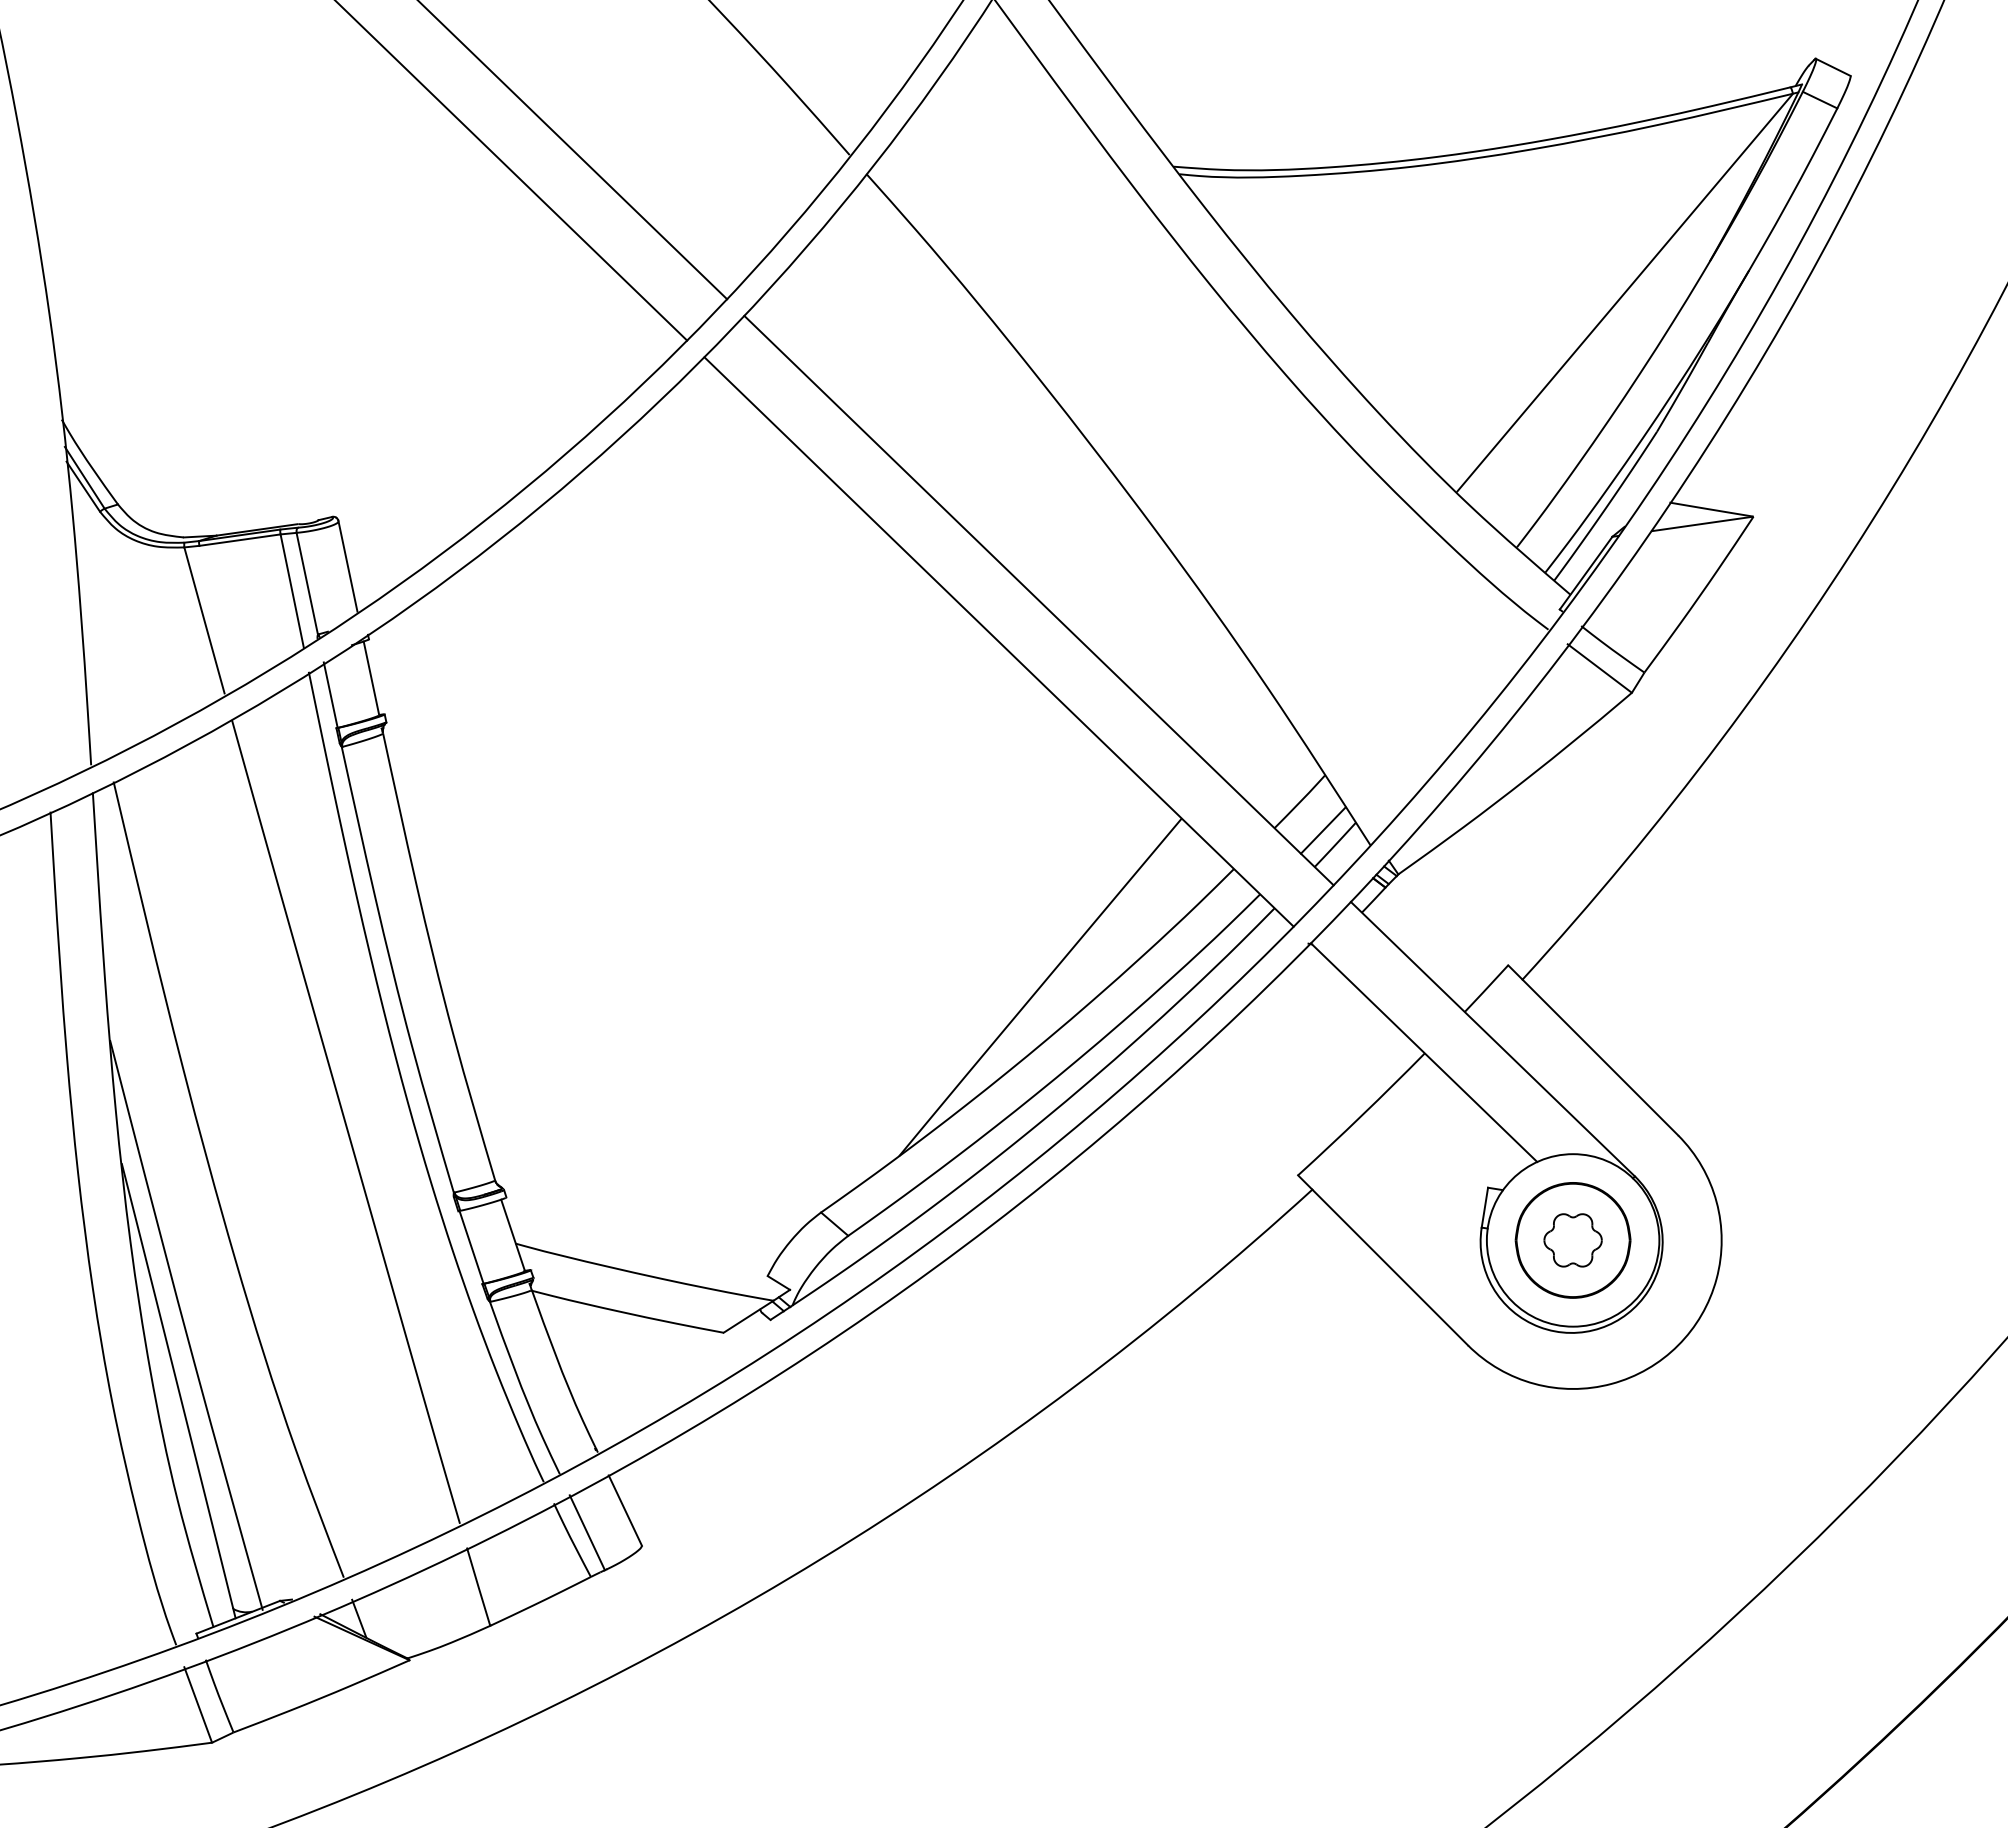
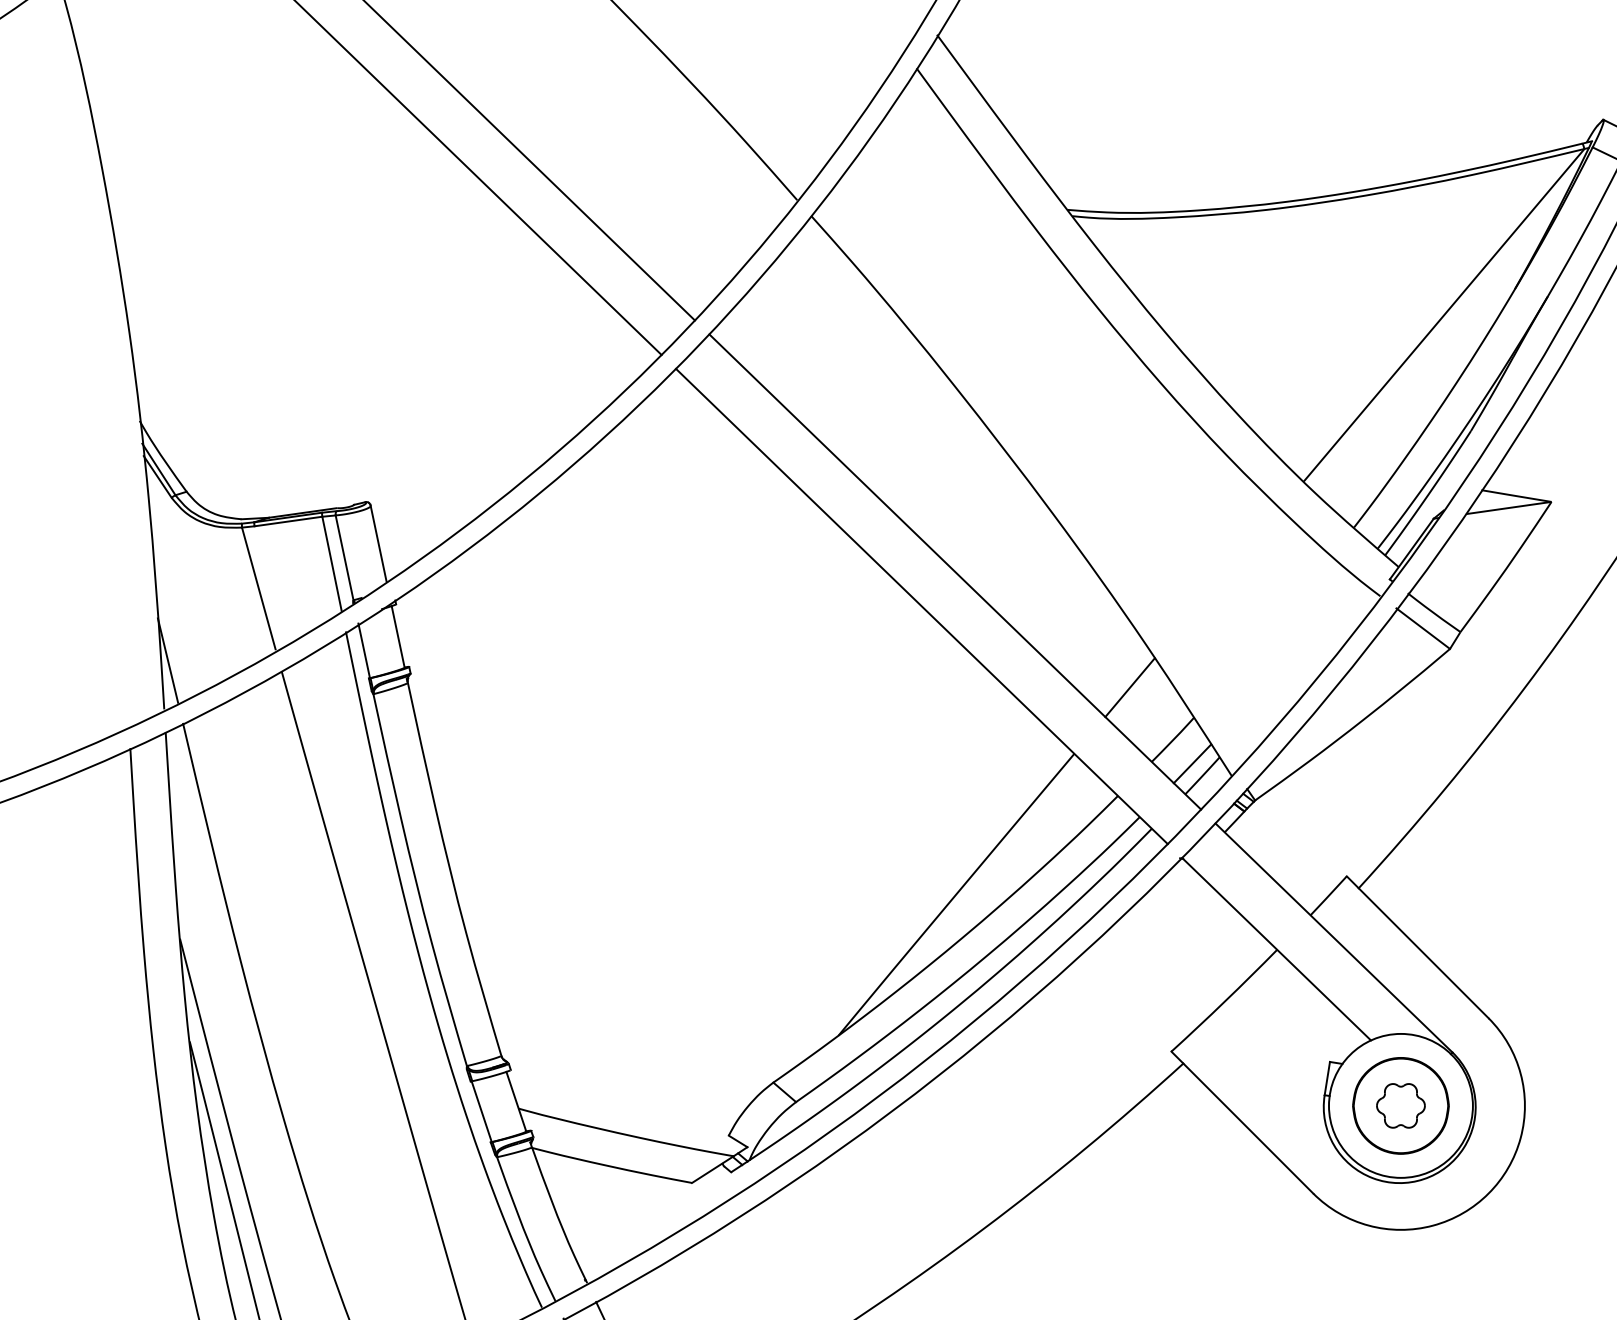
line: (95, 706) -> (167, 660), added
line: (1248, 738) -> (1130, 687), added

